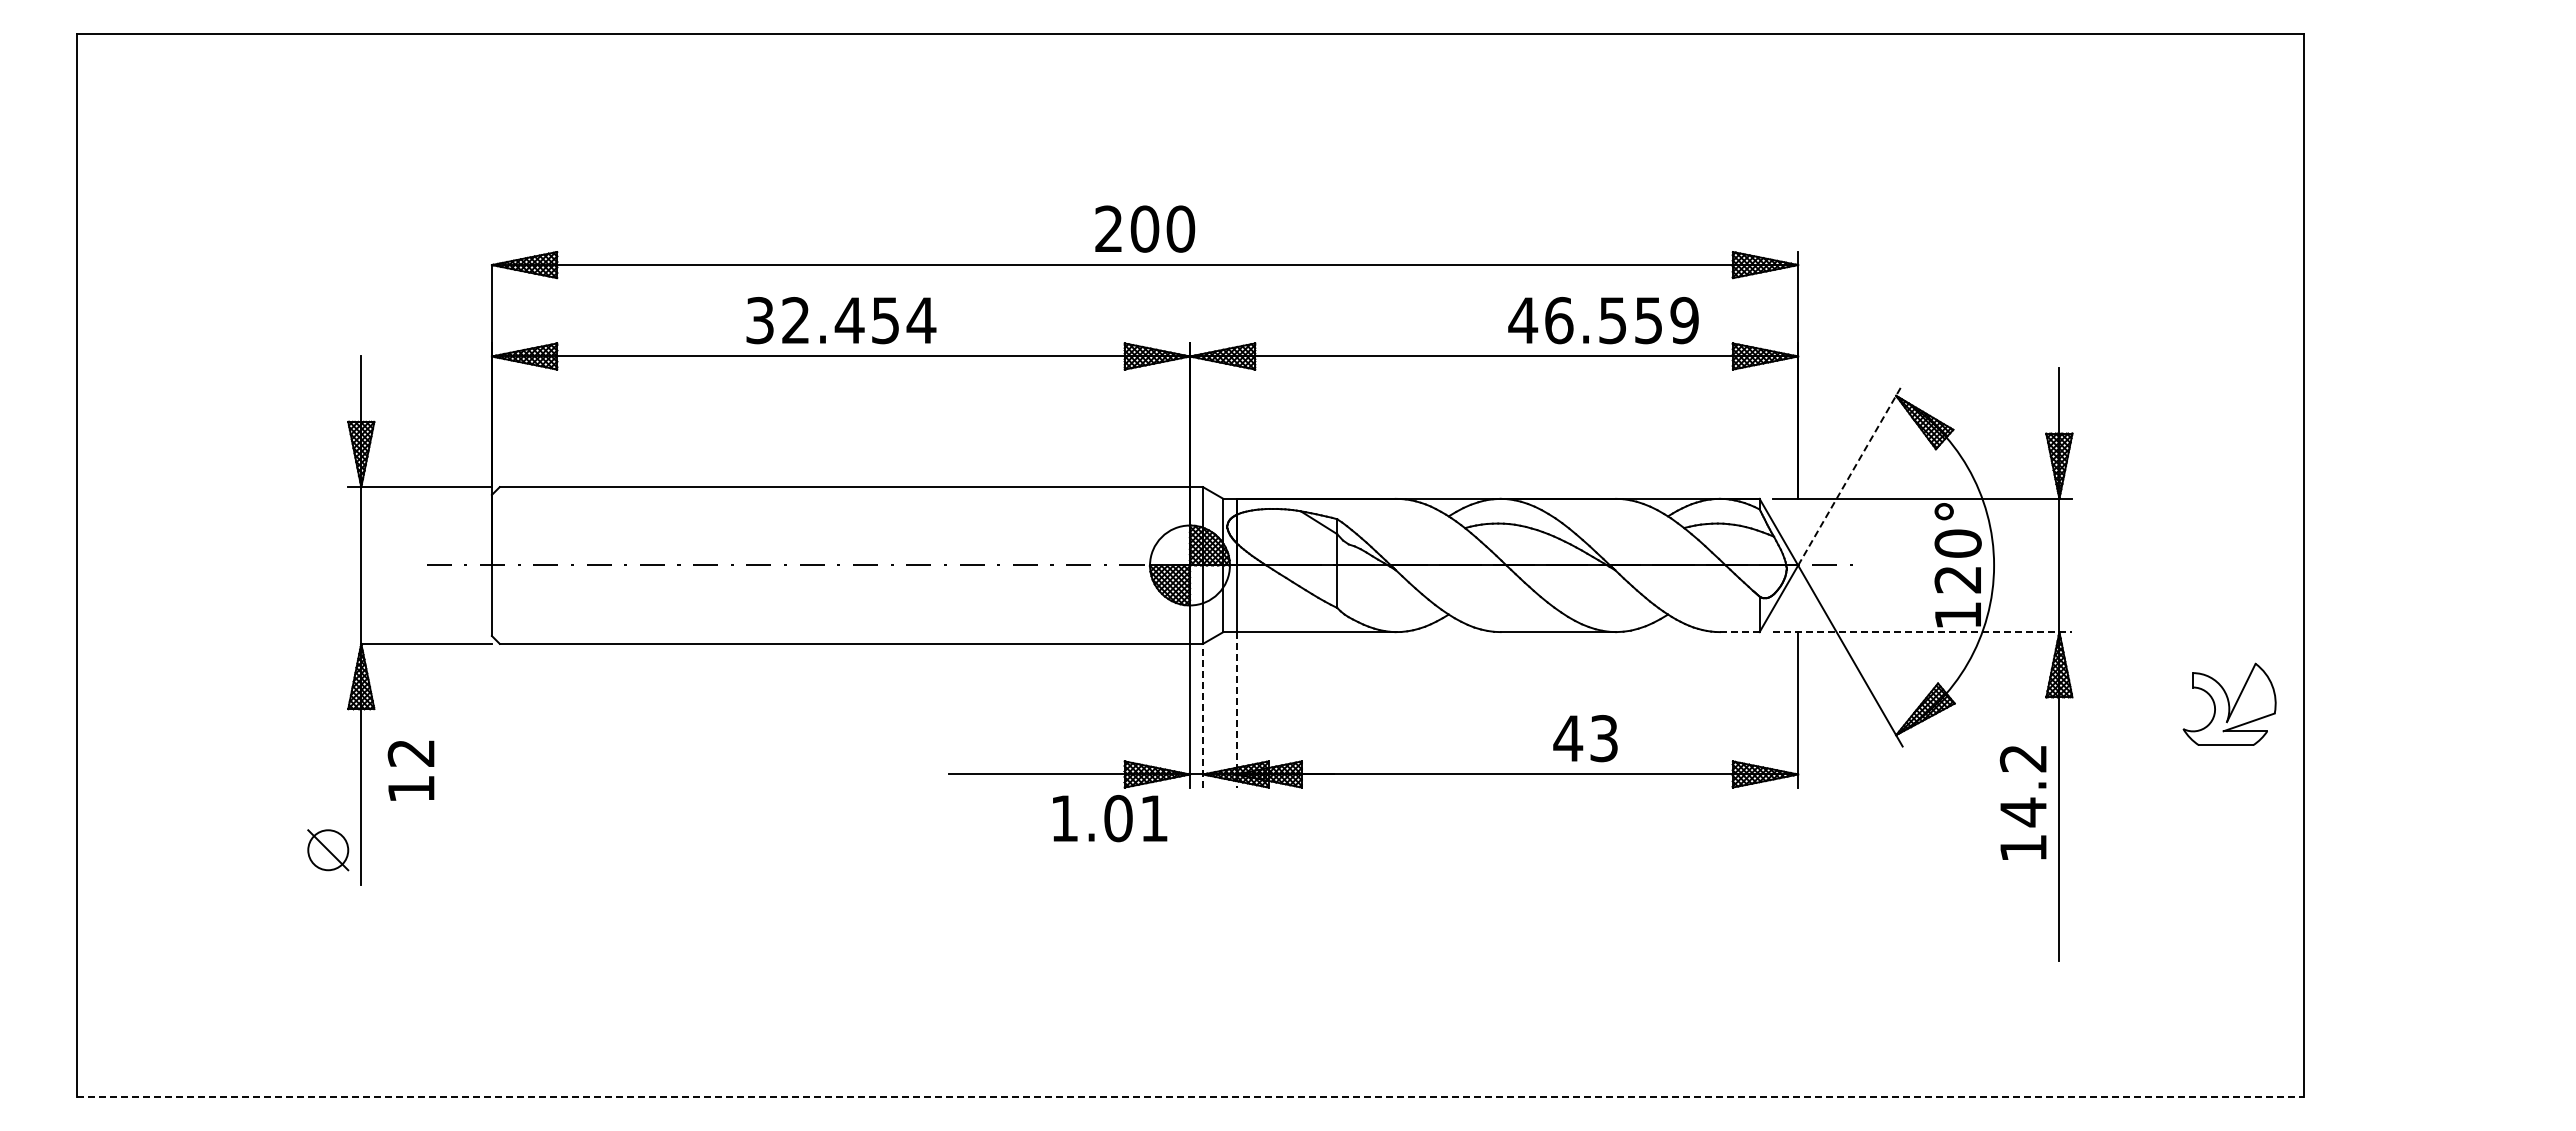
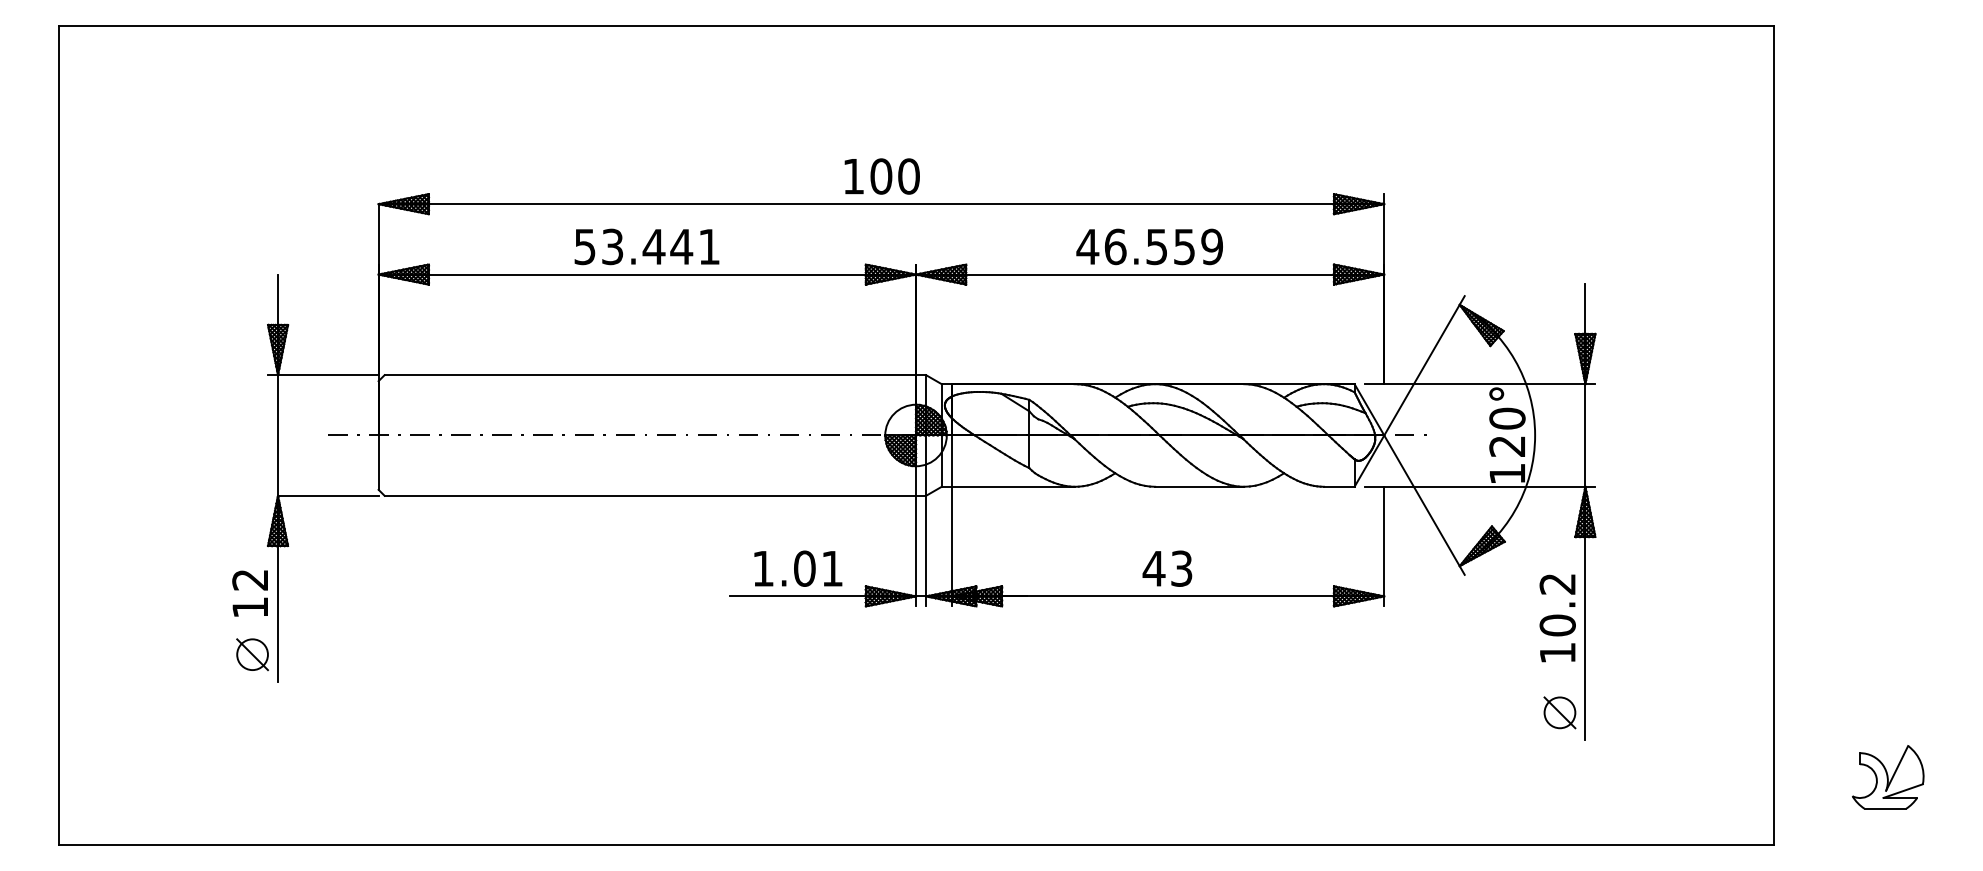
text: (1108, 228) -> (853, 176), 200 -> 100
text: (841, 320) -> (647, 246), 32.454 -> 53.441
text: (1603, 320) -> (1149, 246), moved
line: (1850, 474) -> (1424, 365), dashed -> solid
line: (1739, 632) -> (1339, 487), dashed -> solid
line: (1922, 632) -> (1480, 487), dashed -> solid
part: (2229, 703) -> (1888, 776), moved
line: (1236, 709) -> (951, 546), dashed -> solid
line: (1203, 715) -> (926, 550), dashed -> solid
text: (1585, 738) -> (1167, 568), moved
text: (410, 770) -> (249, 593), moved
text: (2023, 812) -> (1557, 625), 14.2 -> 10.2
text: (1110, 818) -> (798, 568), moved
part: (2026, 925) -> (1560, 712), added
line: (1190, 1097) -> (916, 845), dashed -> solid

